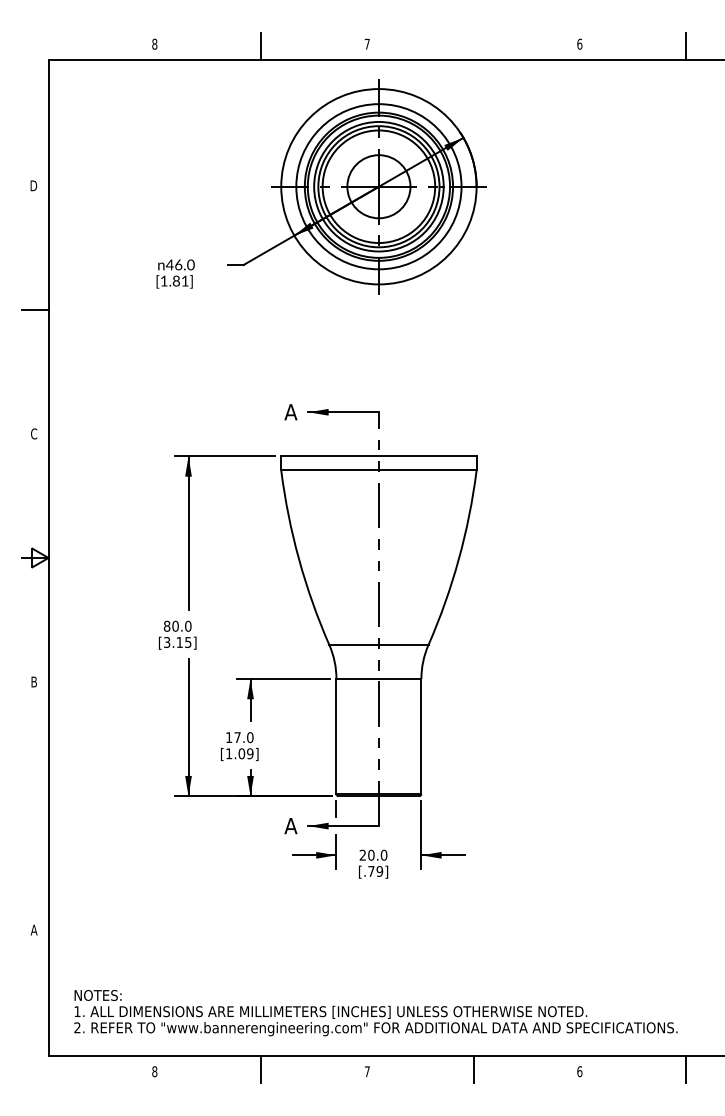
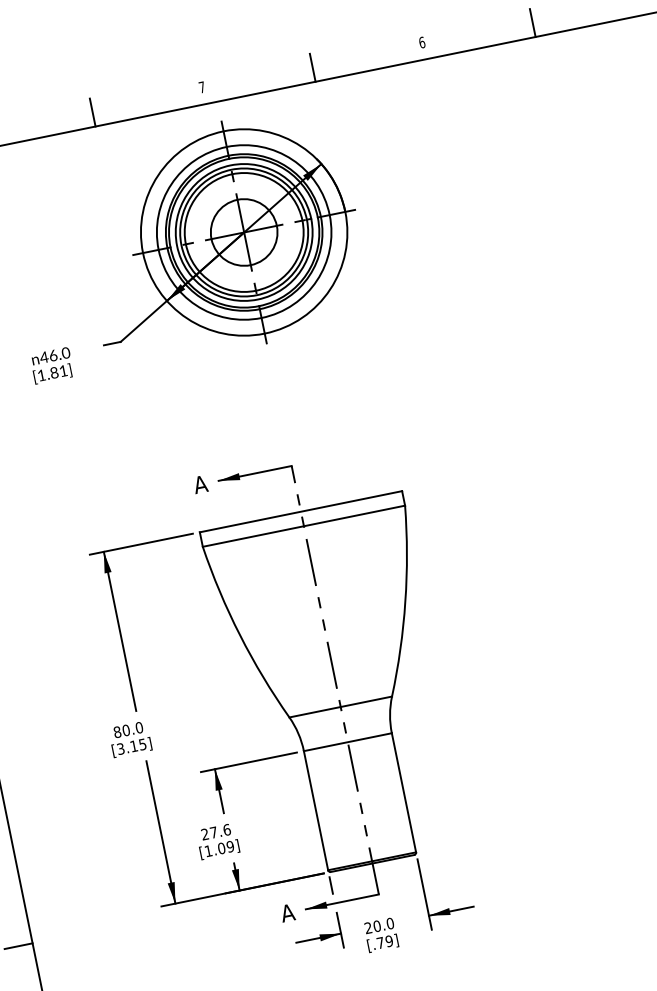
line: (473, 46) -> (312, 67), added
text: (239, 737) -> (215, 832), 17.0 -> 27.6
line: (34, 806) -> (18, 946), added

